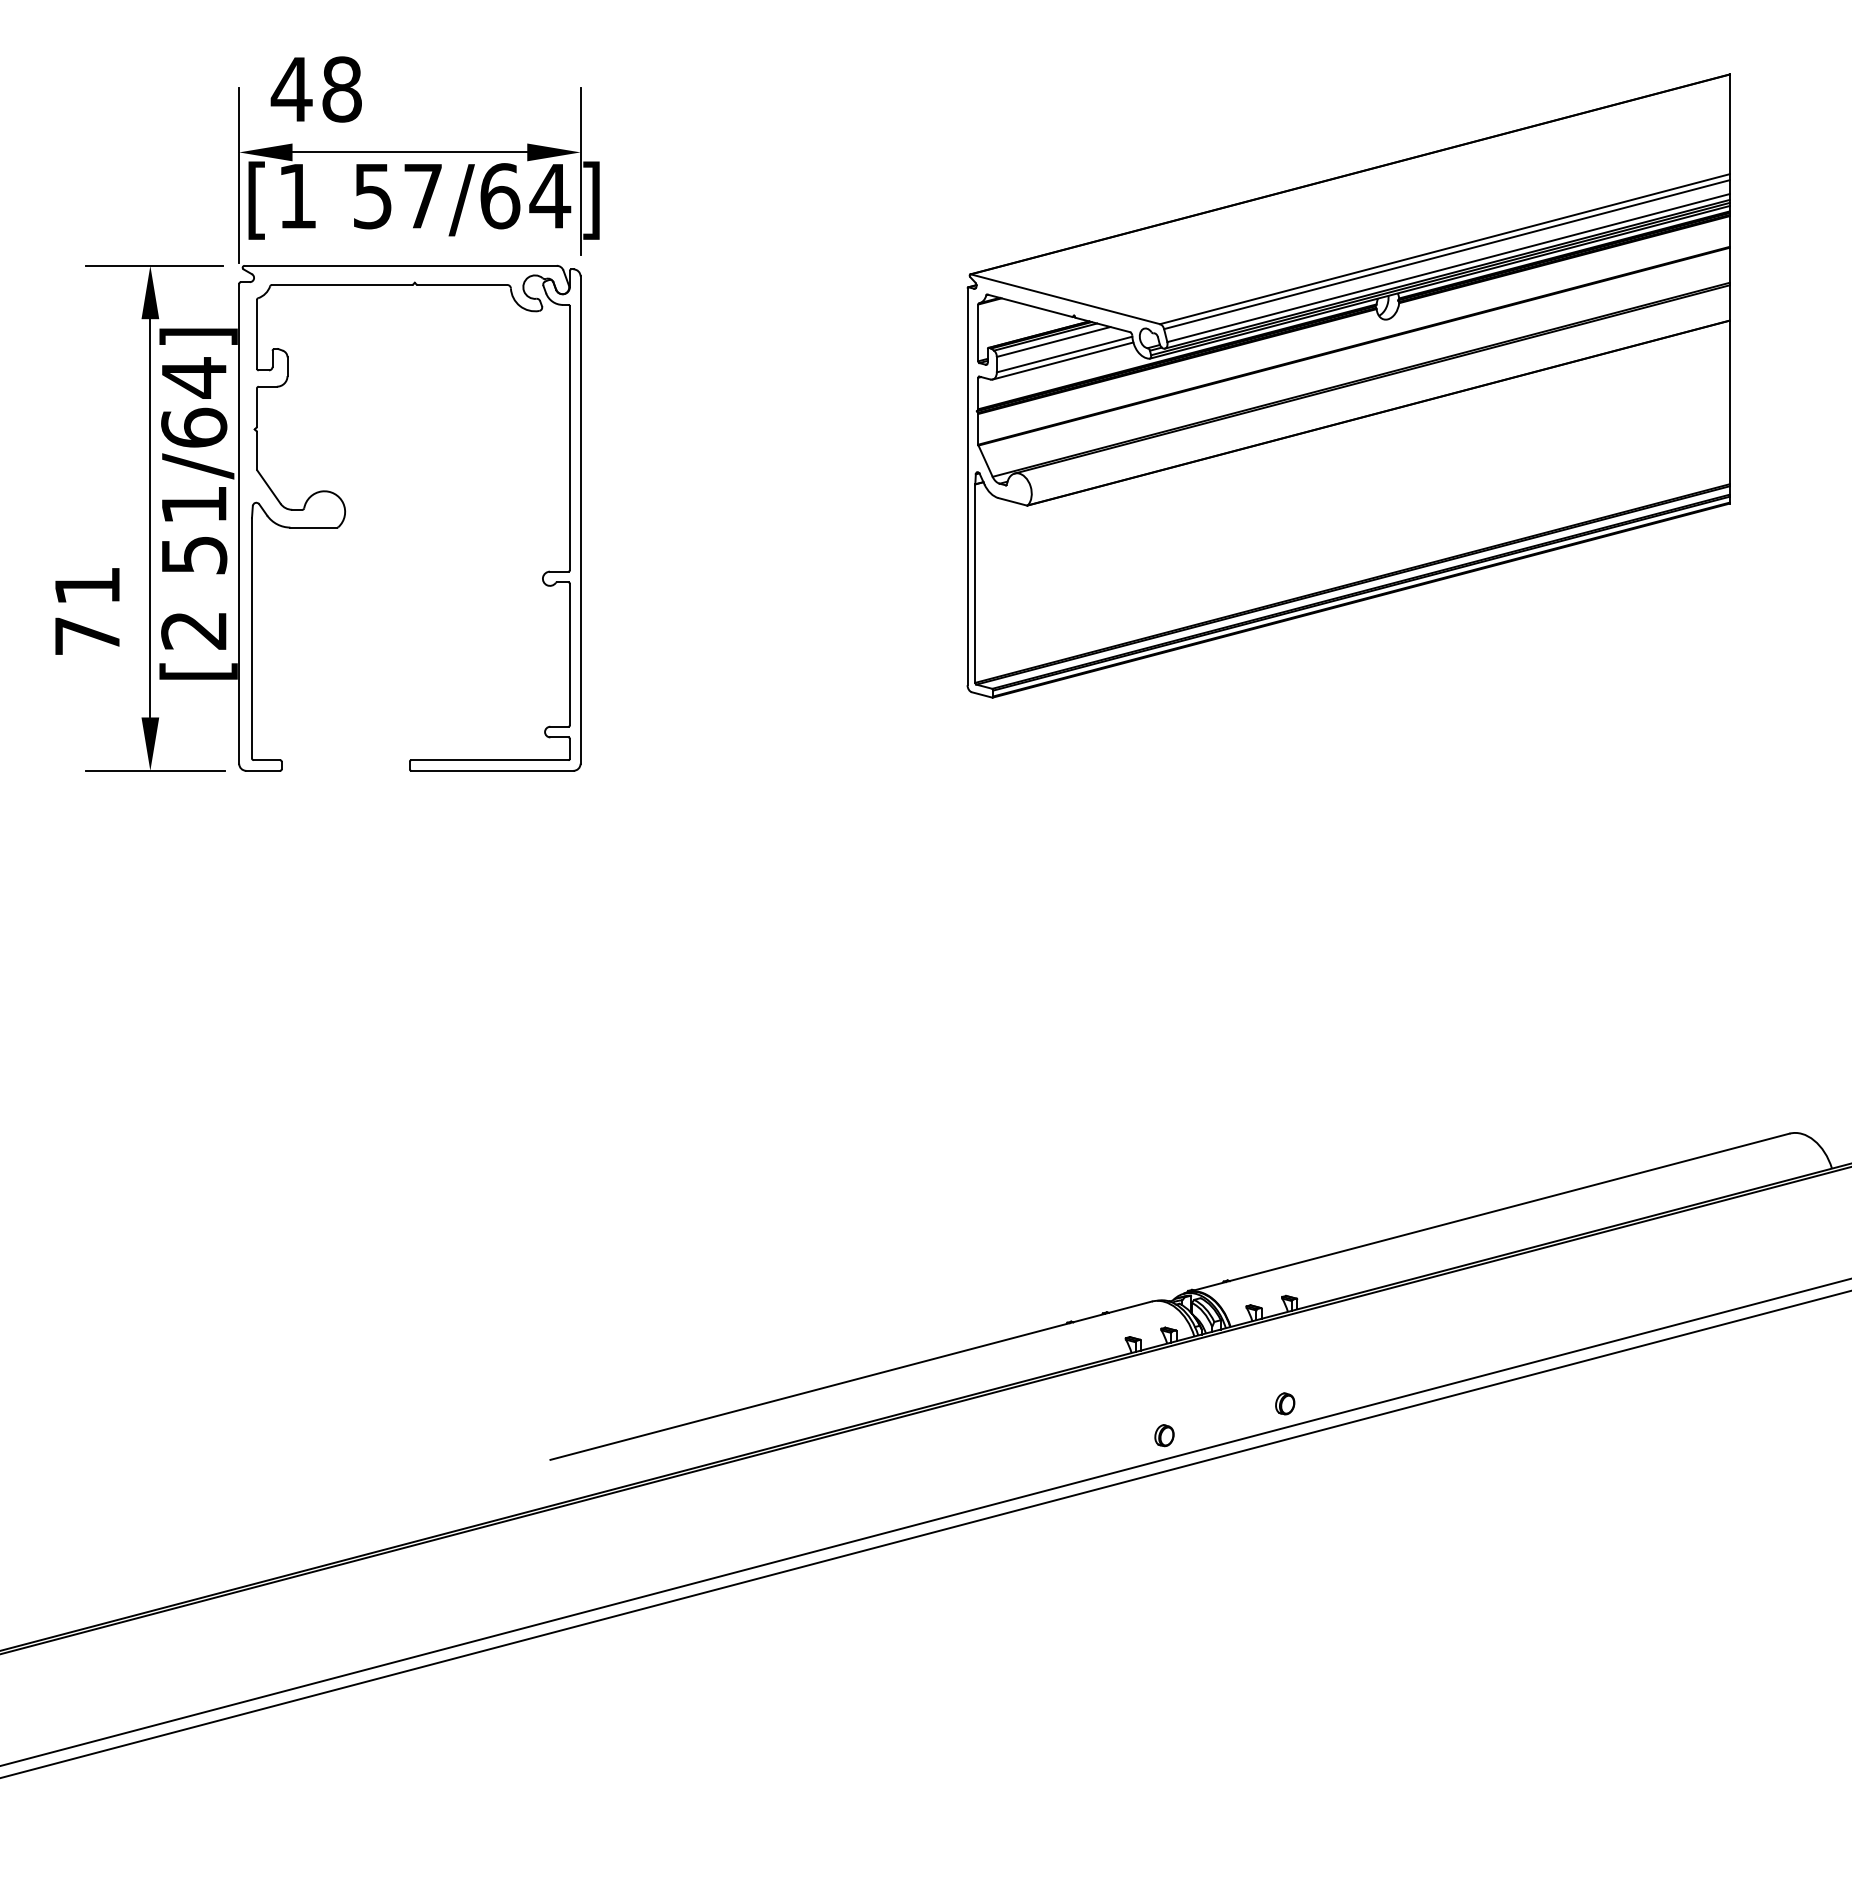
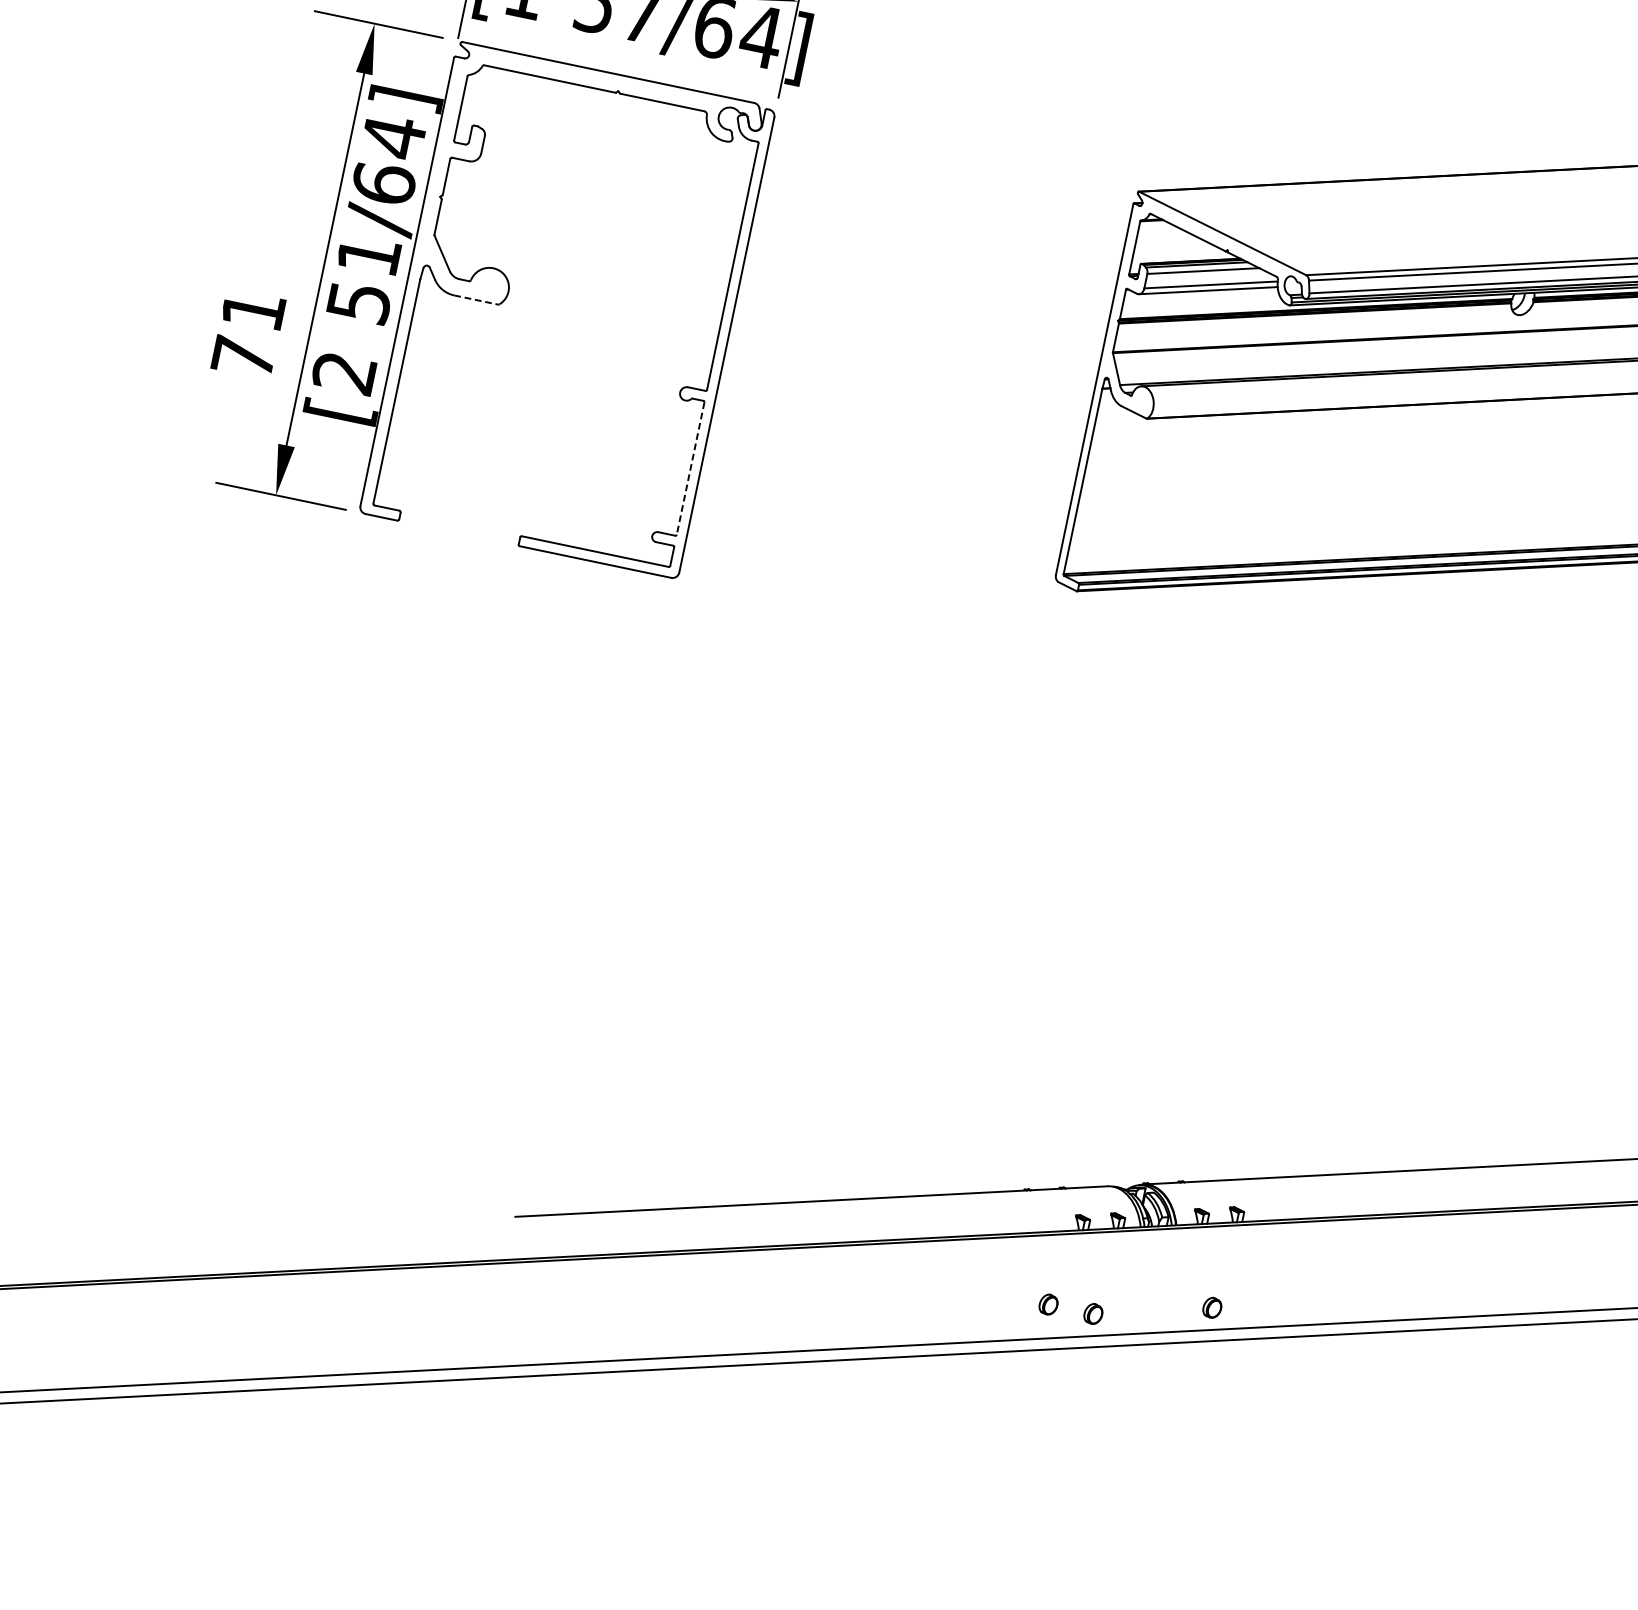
line: (314, 527) -> (476, 300), solid -> dashed
line: (569, 654) -> (690, 468), solid -> dashed
part: (1116, 1435) -> (1048, 1304), added

